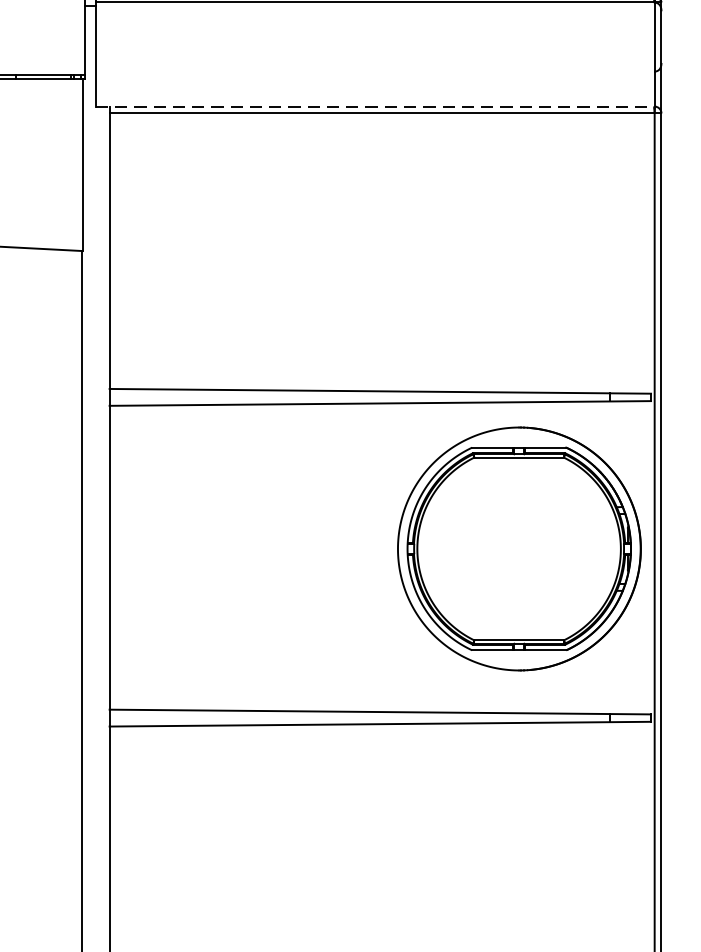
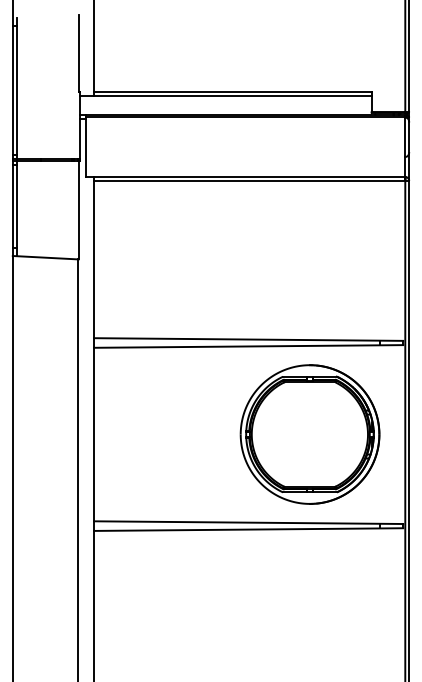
line: (374, 105) -> (245, 176), dashed -> solid
part: (518, 548) -> (309, 434), moved

